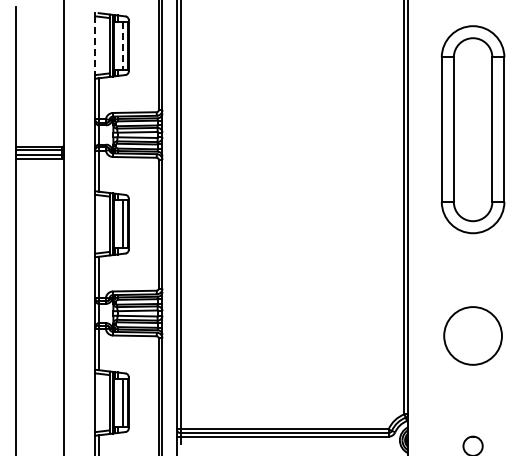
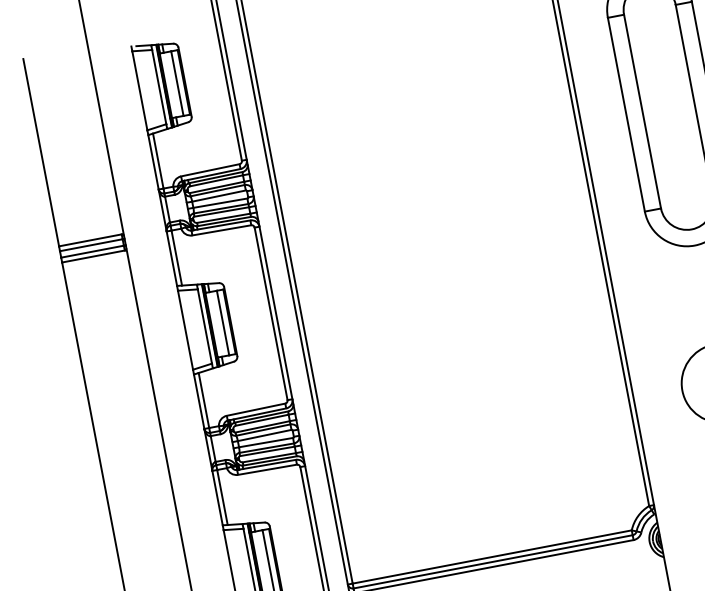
line: (95, 46) -> (140, 91), dashed -> solid
line: (123, 46) -> (178, 84), dashed -> solid

